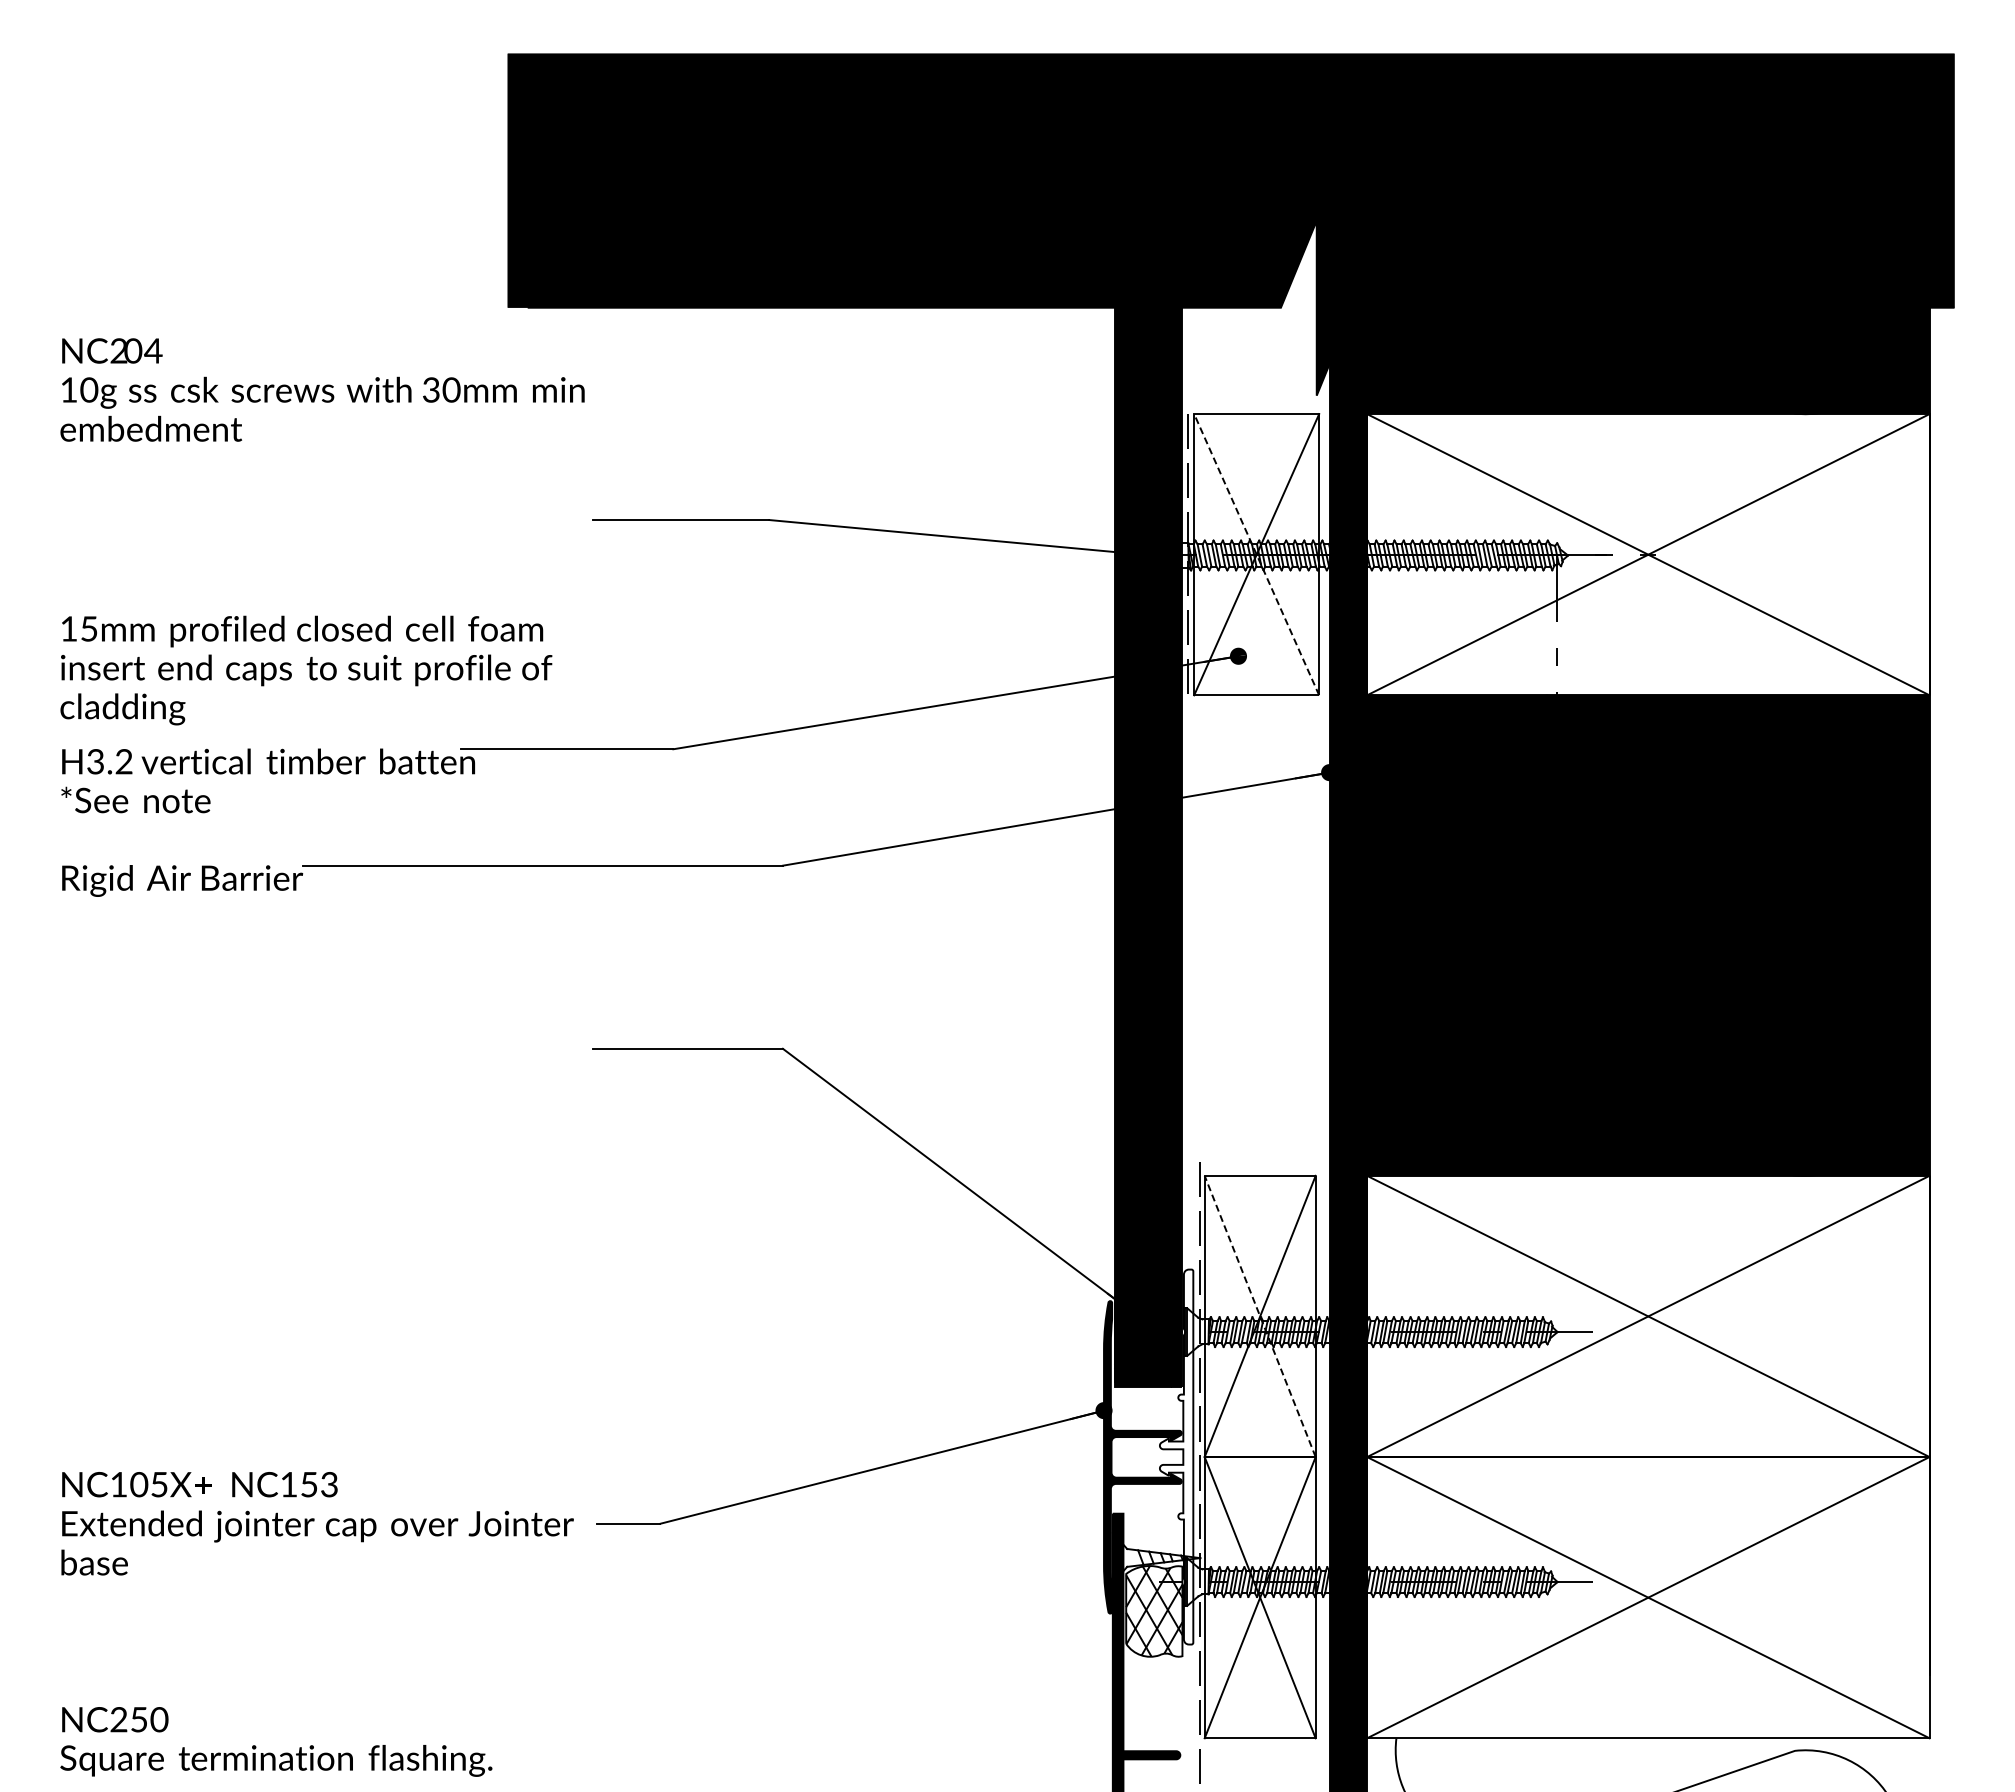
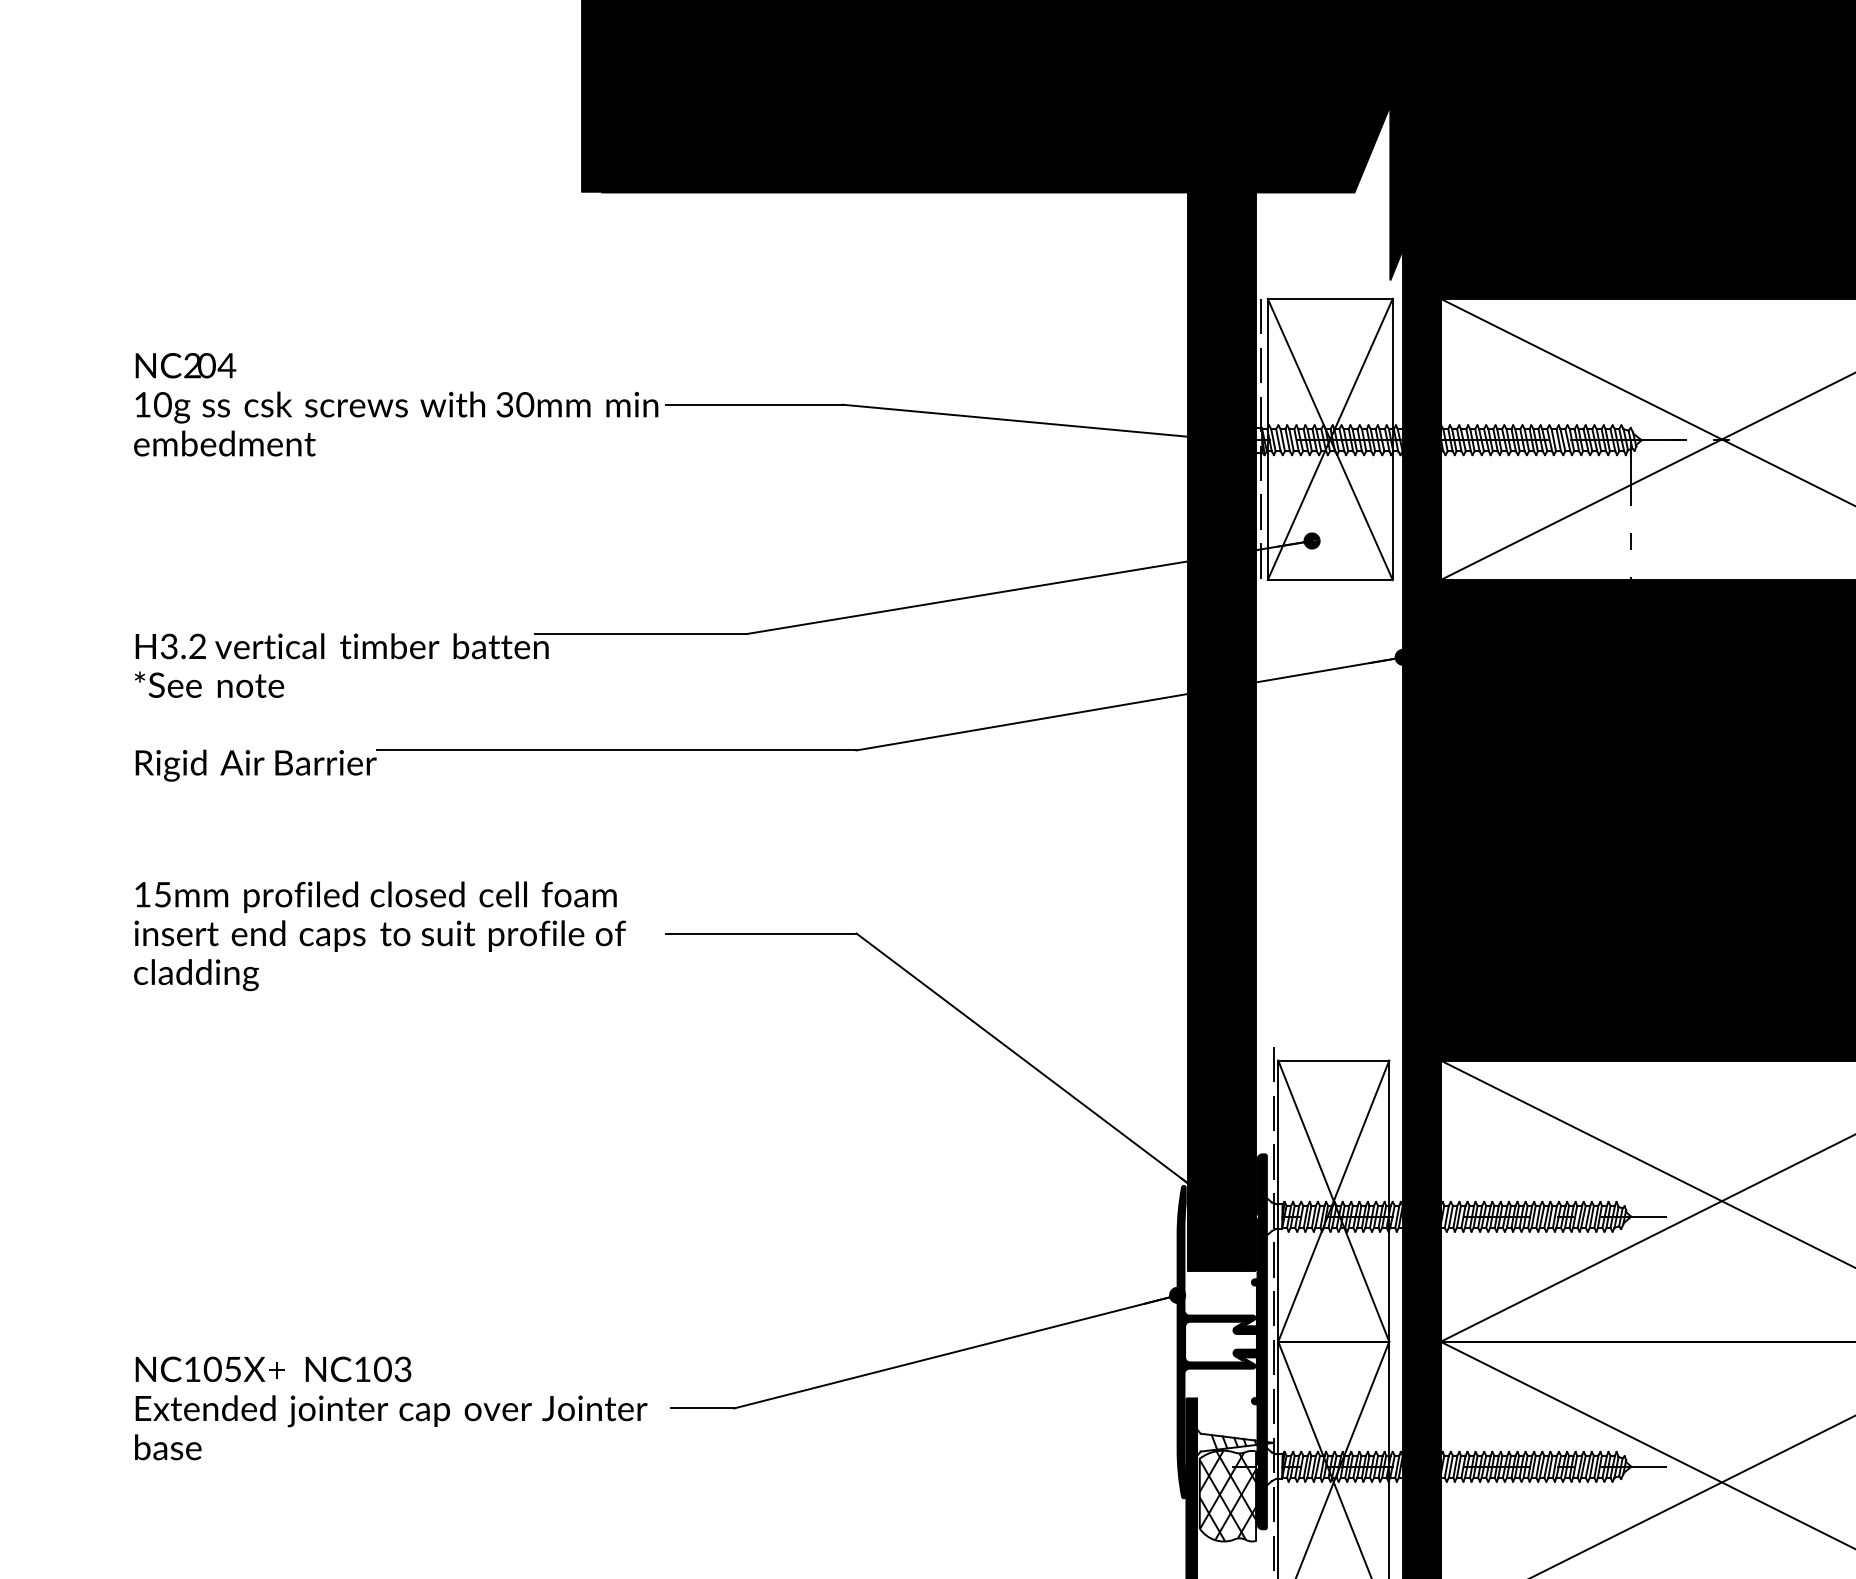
text: (322, 389) -> (396, 404), moved
line: (1256, 554) -> (1330, 439), dashed -> solid
text: (306, 670) -> (380, 936), moved
line: (1260, 1315) -> (1334, 1200), dashed -> solid
fill: (1176, 1456) -> (1250, 1341), added
text: (309, 1484) -> (383, 1369), NC153 -> NC103

